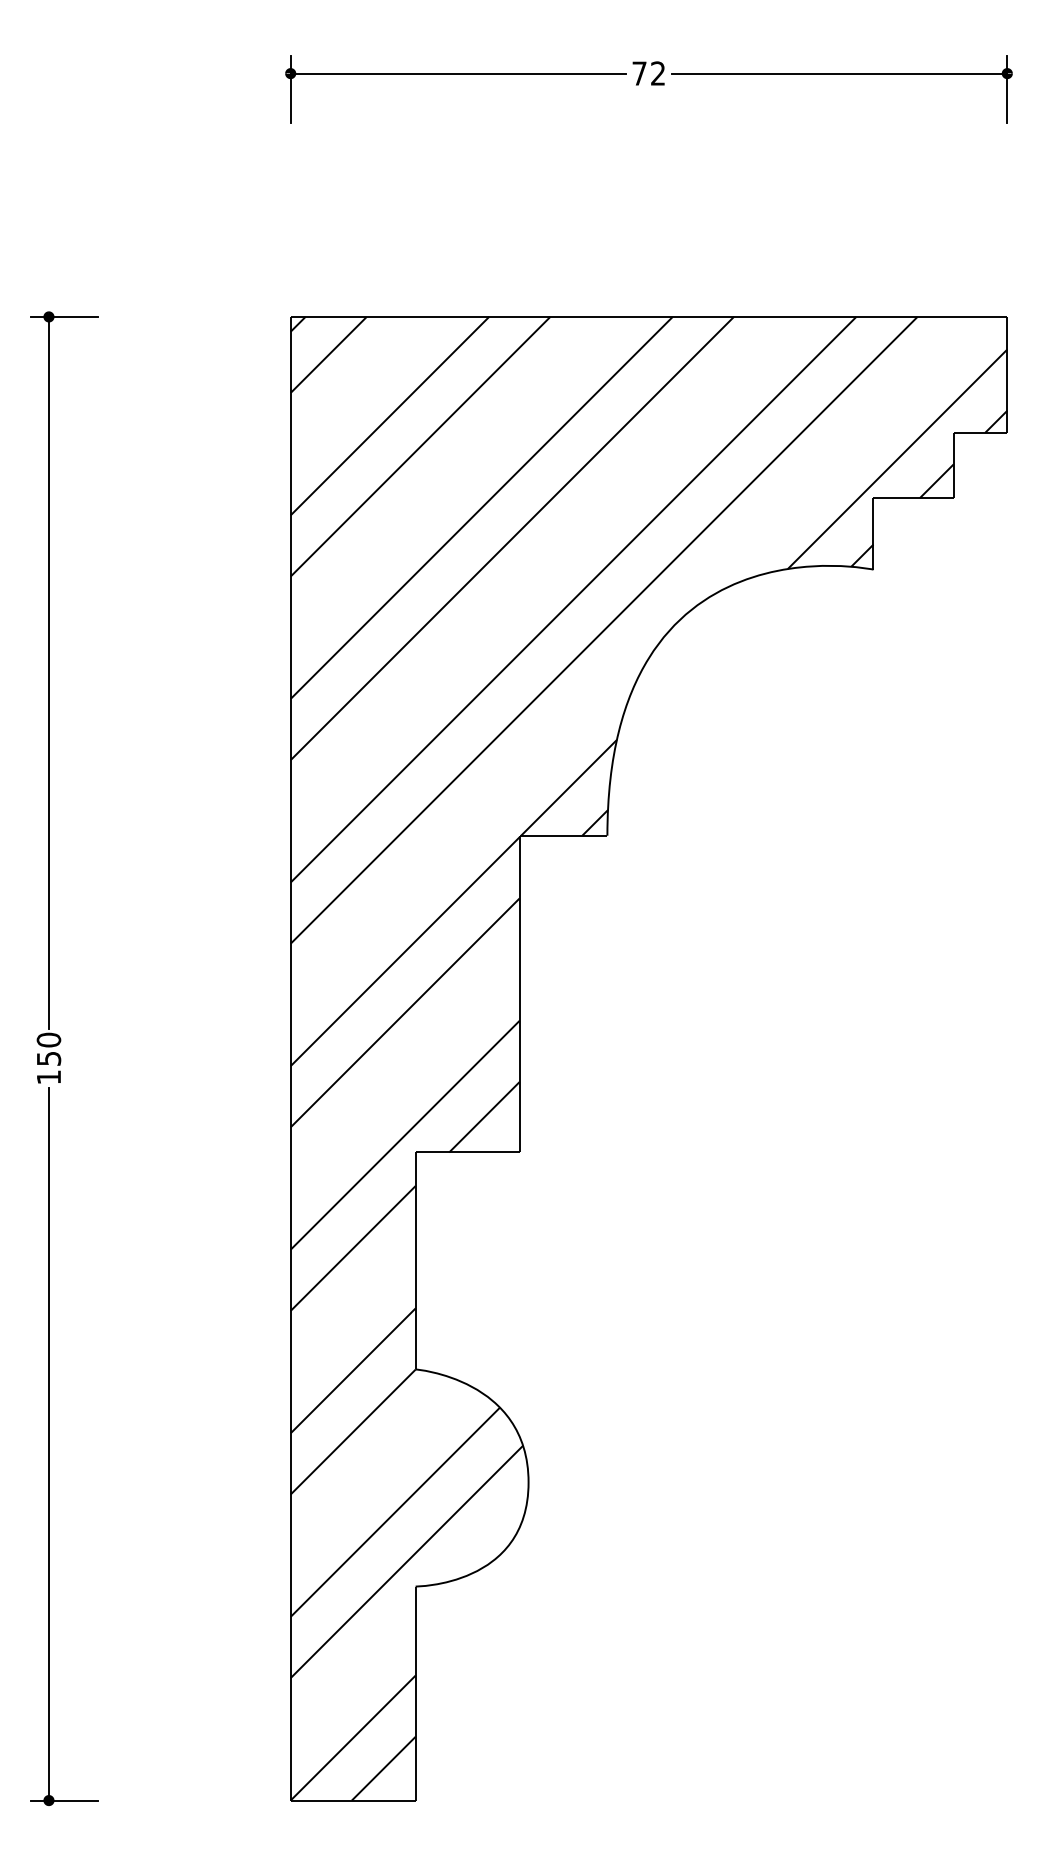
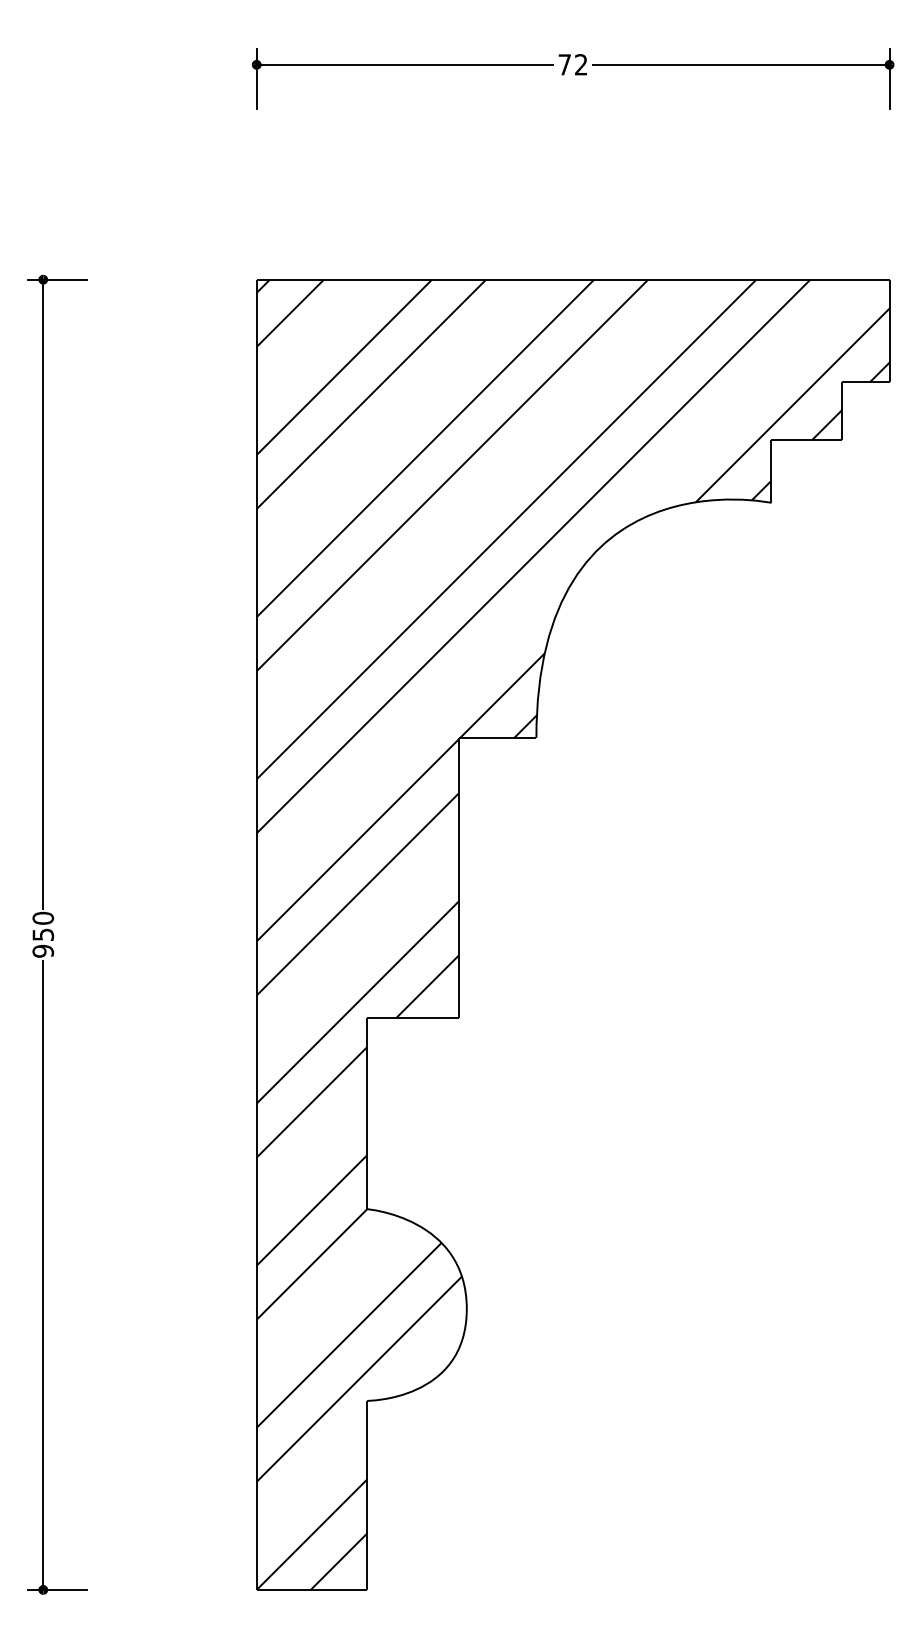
text: (48, 1077) -> (42, 951), 150 -> 950

